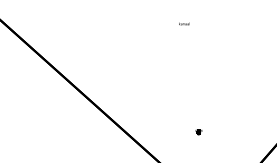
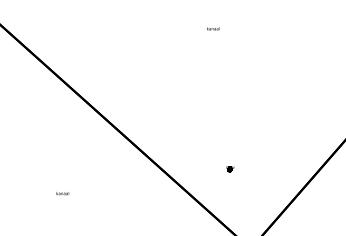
part: (199, 132) -> (230, 169), moved

